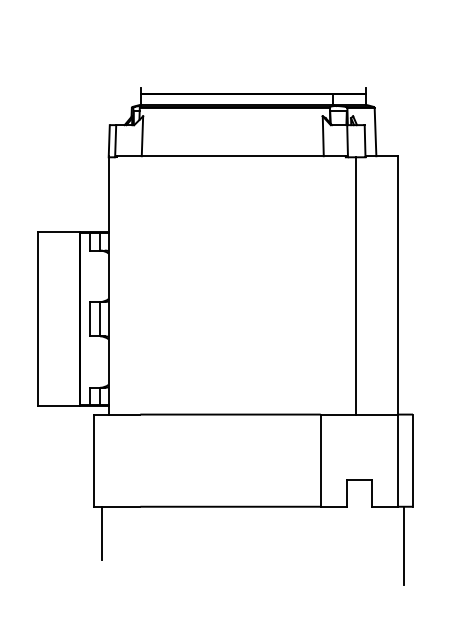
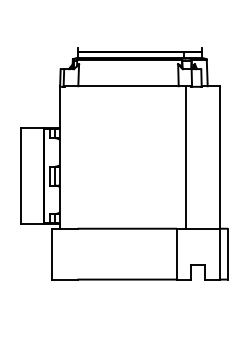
line: (356, 285) -> (186, 157), moved
line: (102, 533) -> (56, 294), removed
line: (404, 544) -> (223, 300), removed

